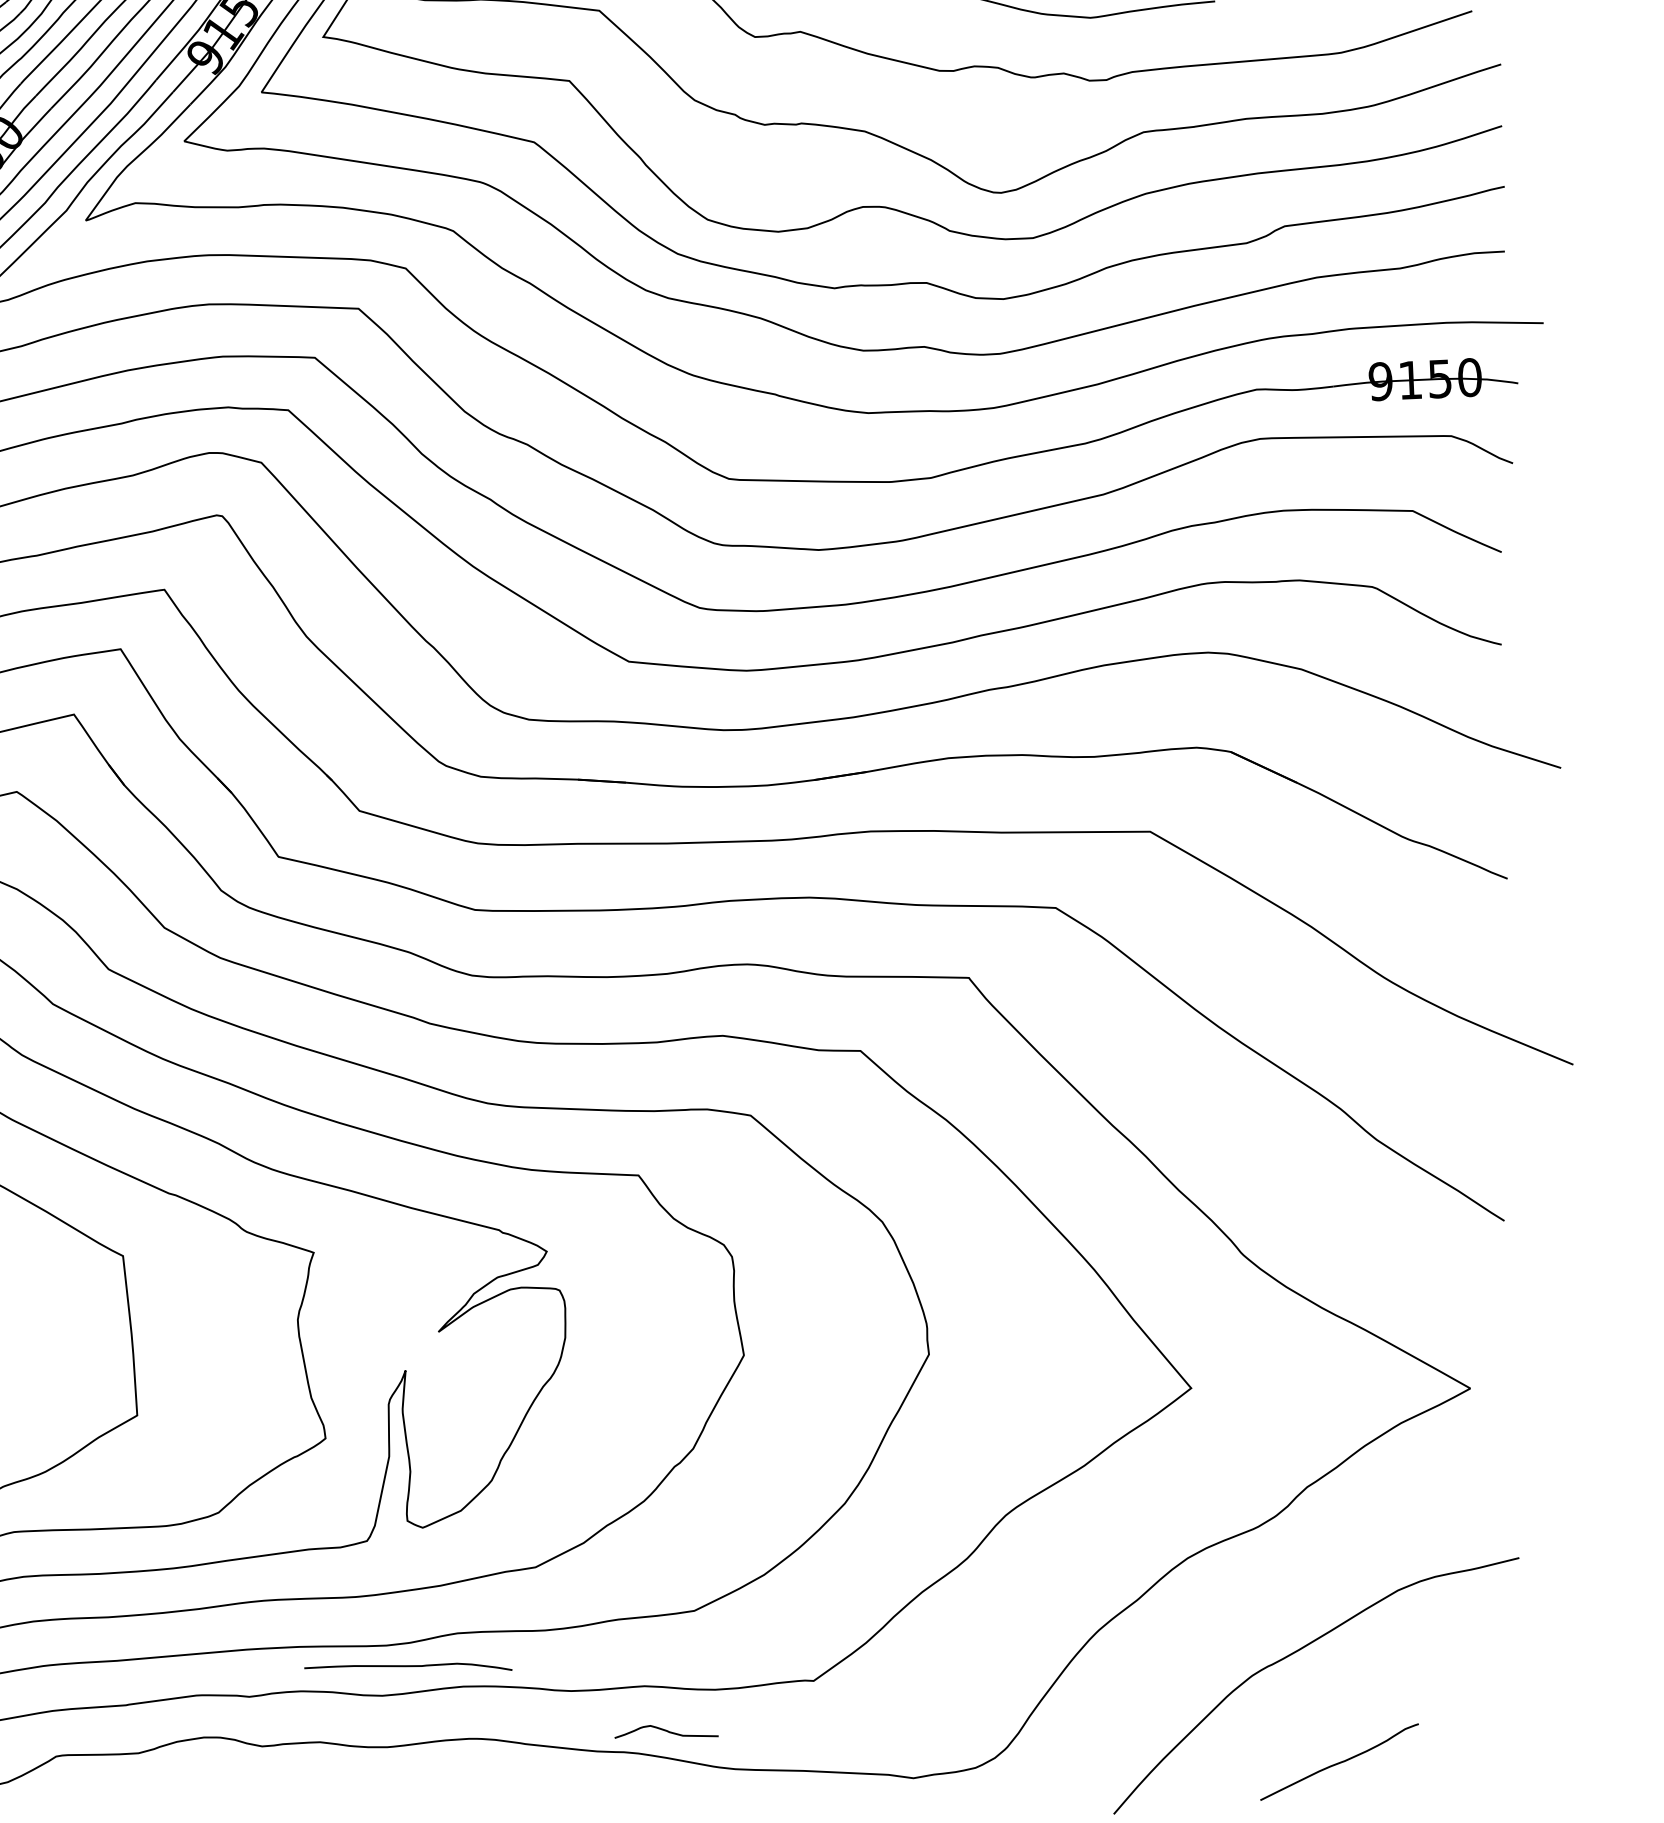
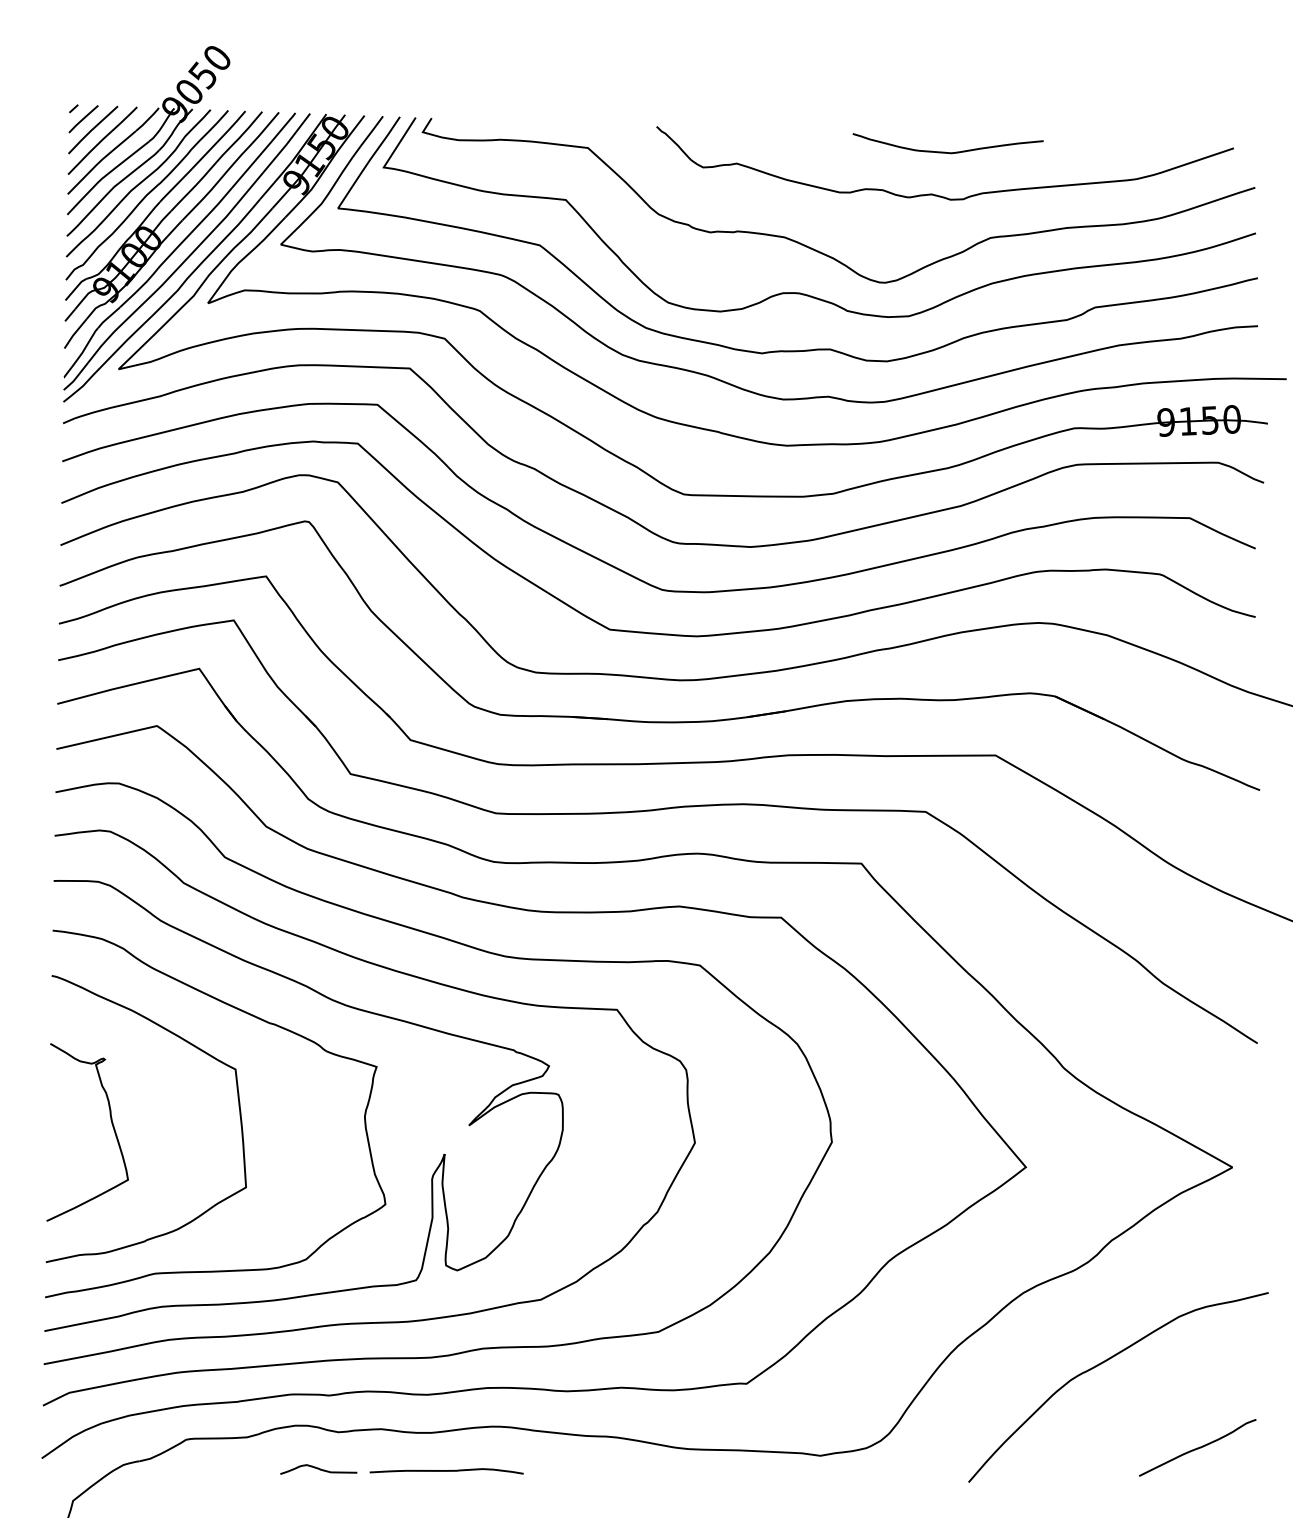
curve: (408, 1666) -> (446, 1471), moved
curve: (666, 1731) -> (318, 1469), moved
curve: (1339, 1761) -> (1197, 1447), moved

